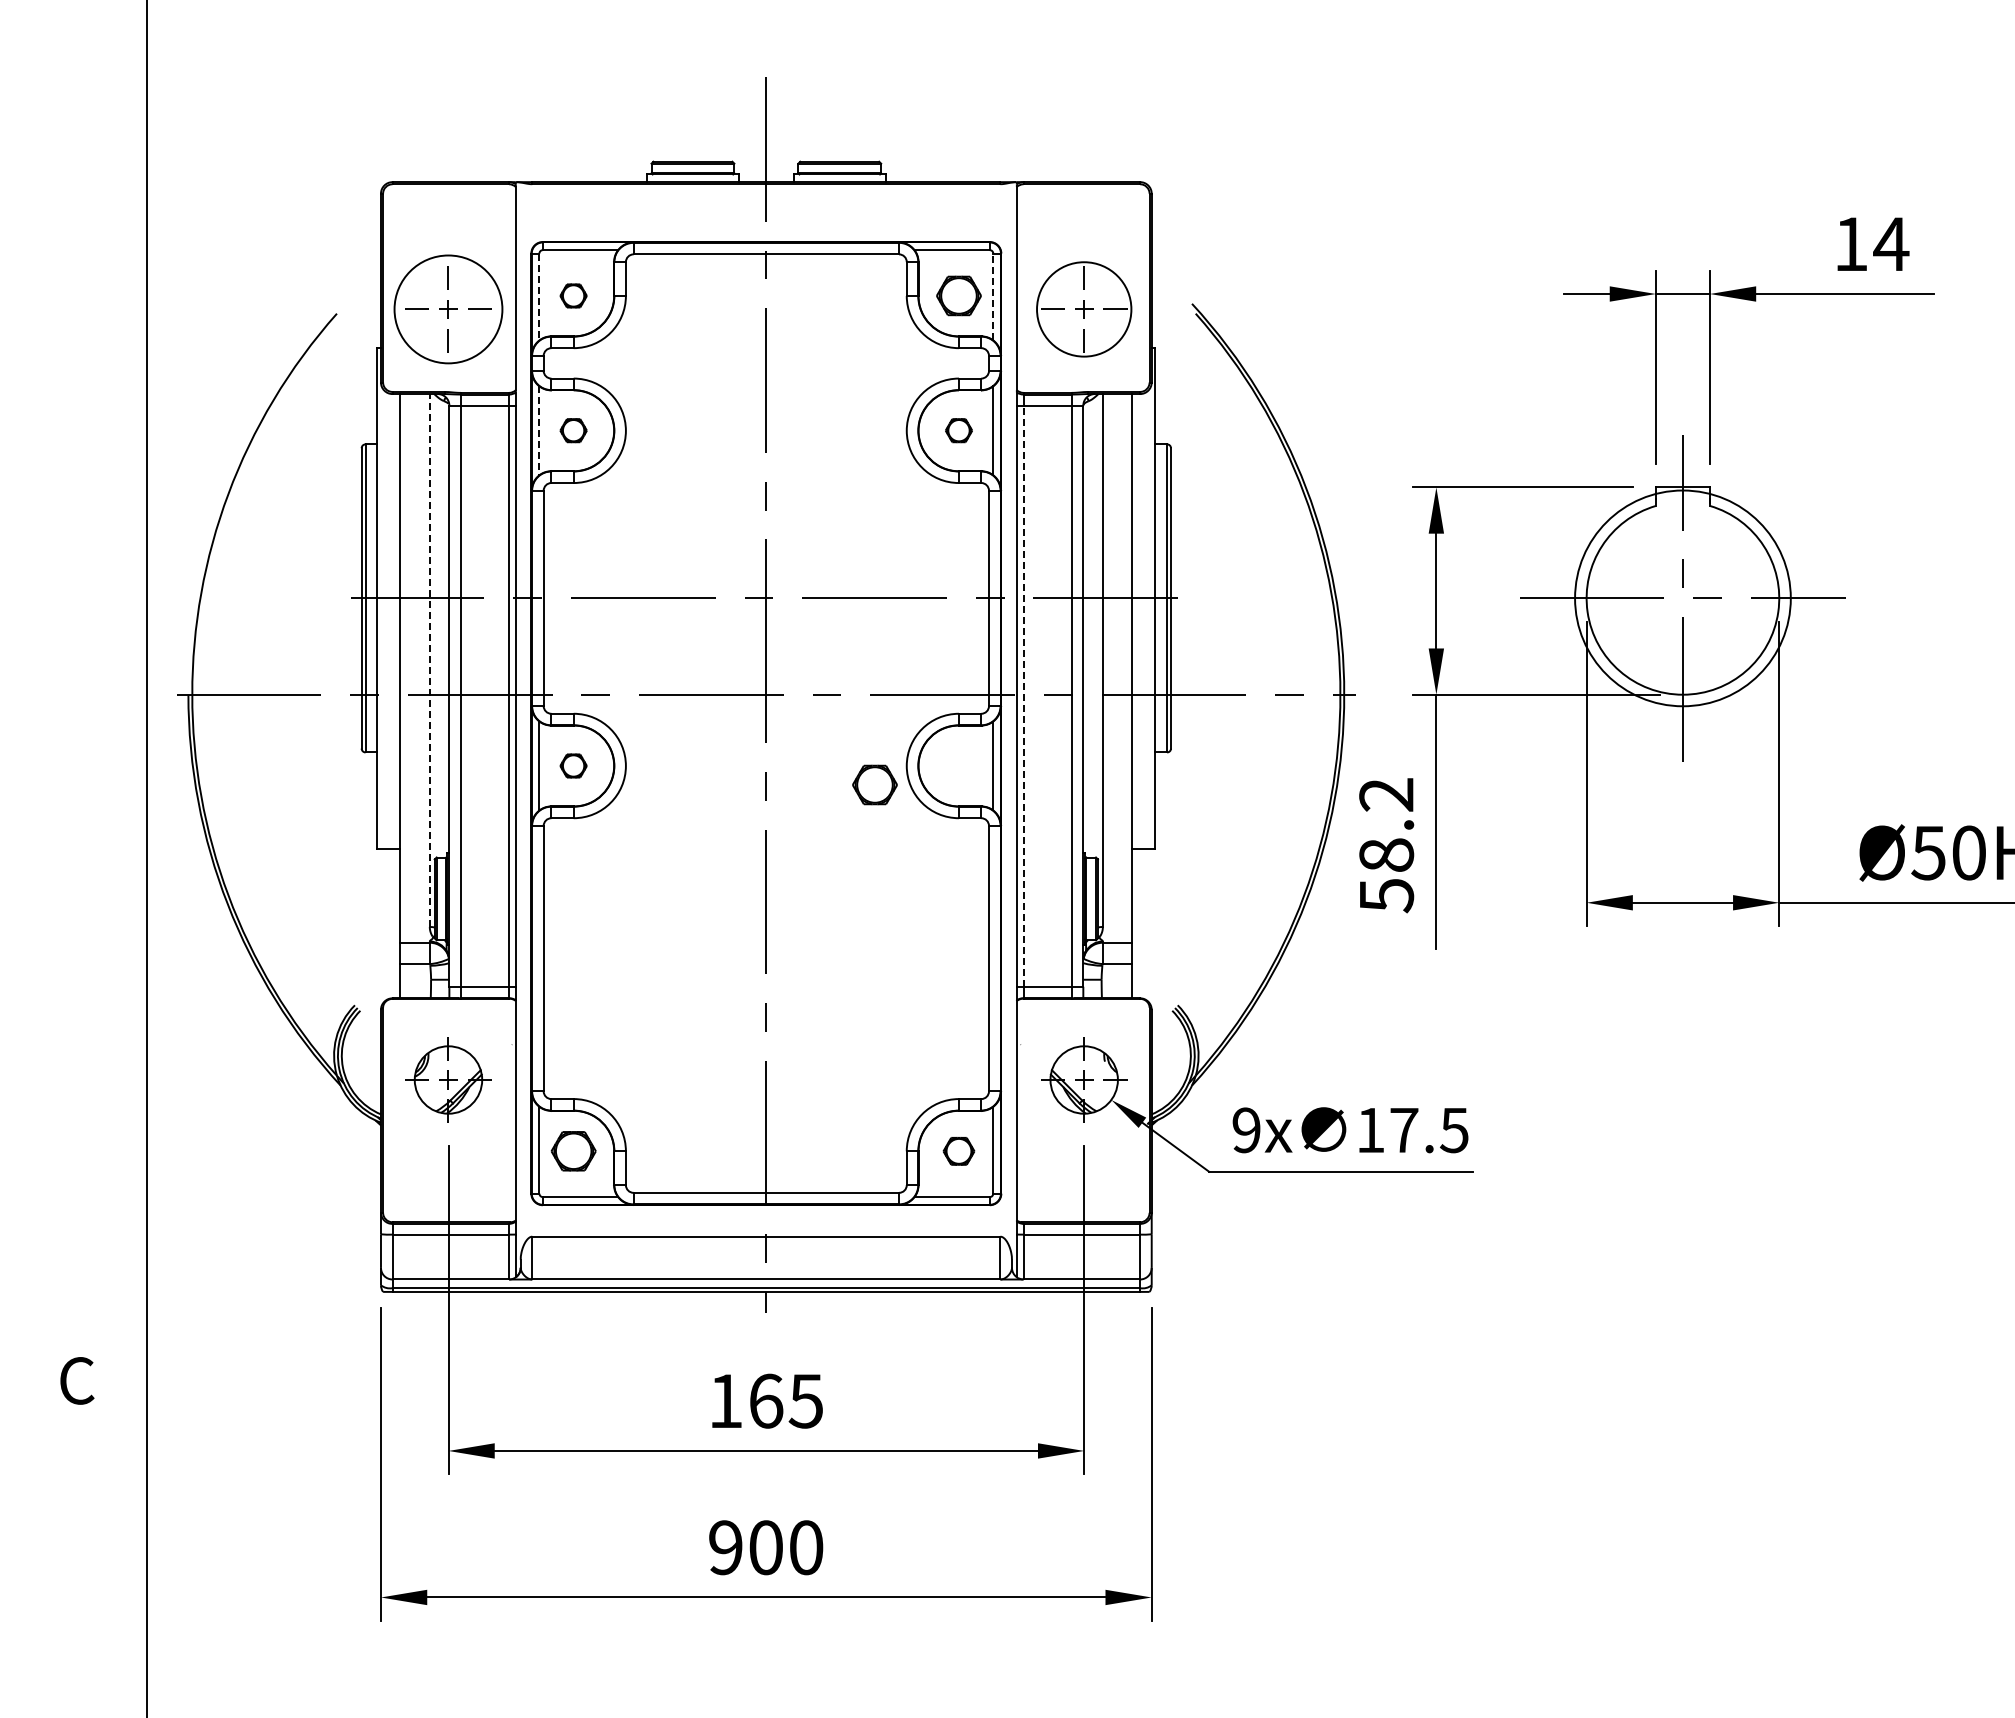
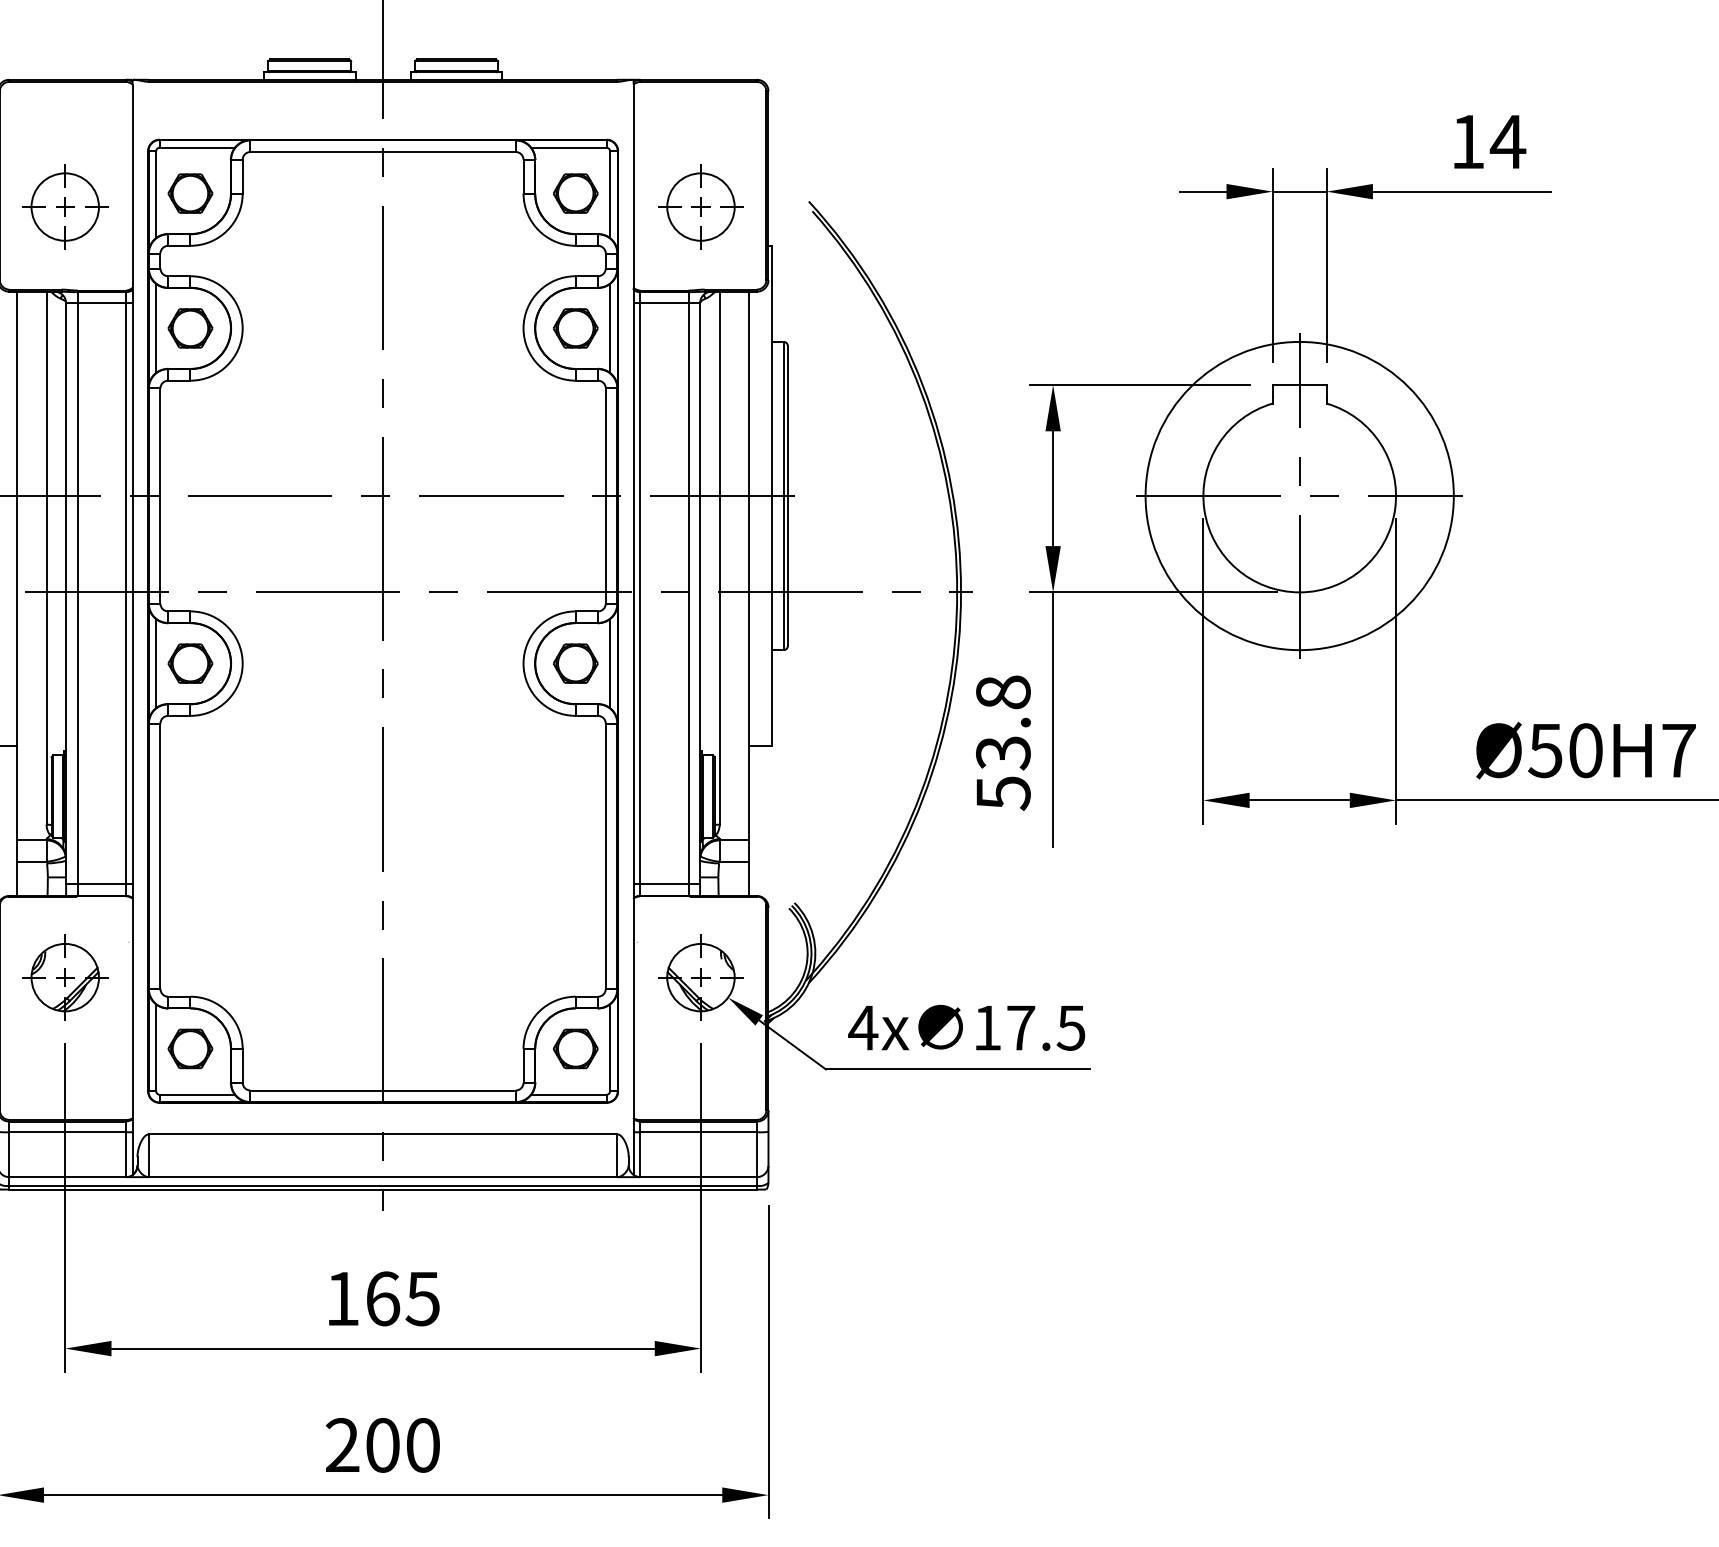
part: (573, 295) -> (190, 193), size x1.67
line: (993, 296) -> (610, 194), dashed -> solid
line: (539, 297) -> (156, 195), dashed -> solid
circle: (448, 309) -> (65, 207), size x0.62
circle: (1083, 309) -> (700, 207), size x0.71
part: (573, 430) -> (190, 328), size x1.67
part: (958, 430) -> (575, 328), size x1.67
line: (539, 431) -> (156, 329), dashed -> solid
circle: (1682, 598) -> (1299, 496), size x1.43
line: (429, 659) -> (46, 557), dashed -> solid
line: (1023, 696) -> (640, 594), dashed -> solid
part: (573, 765) -> (190, 663), size x1.67
part: (874, 784) -> (575, 663), moved
text: (1386, 825) -> (1003, 723), 58.2 -> 53.8
text: (1246, 1130) -> (863, 1028), 9x -> 4x
part: (958, 1151) -> (575, 1049), size x1.43
text: (725, 1547) -> (342, 1445), 900 -> 200

